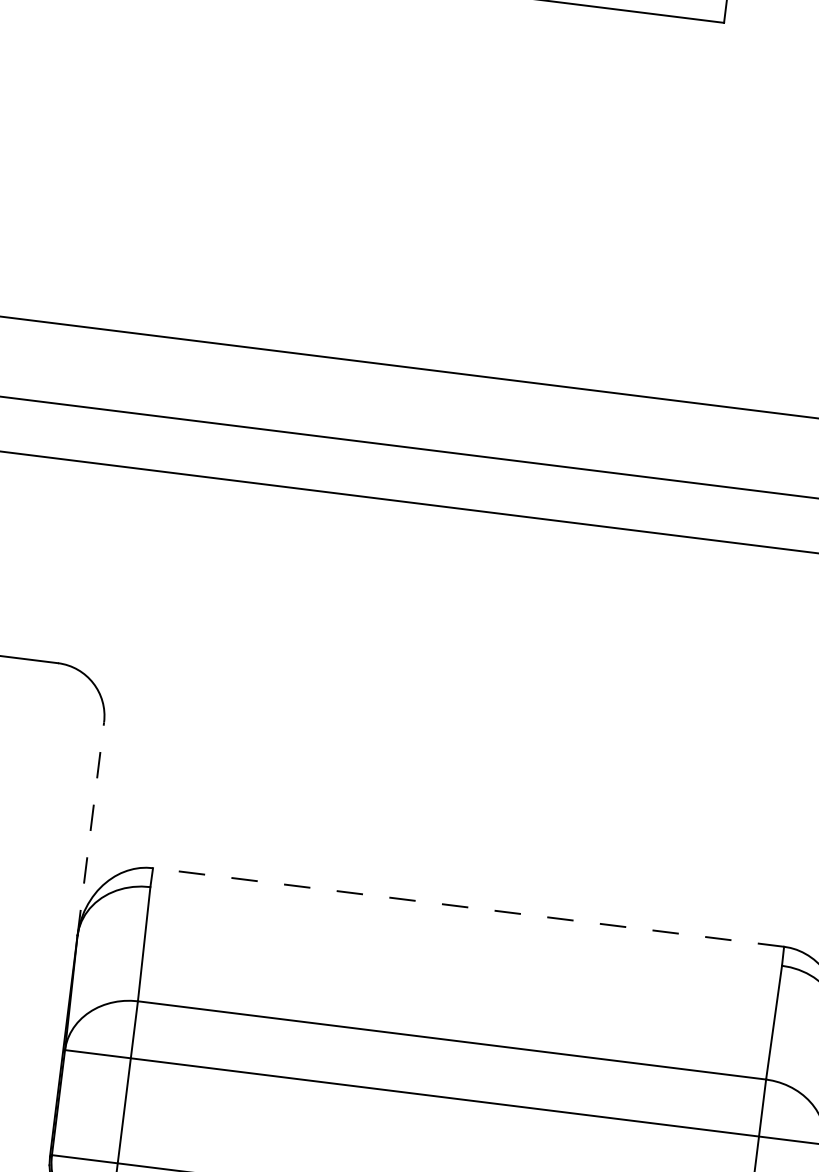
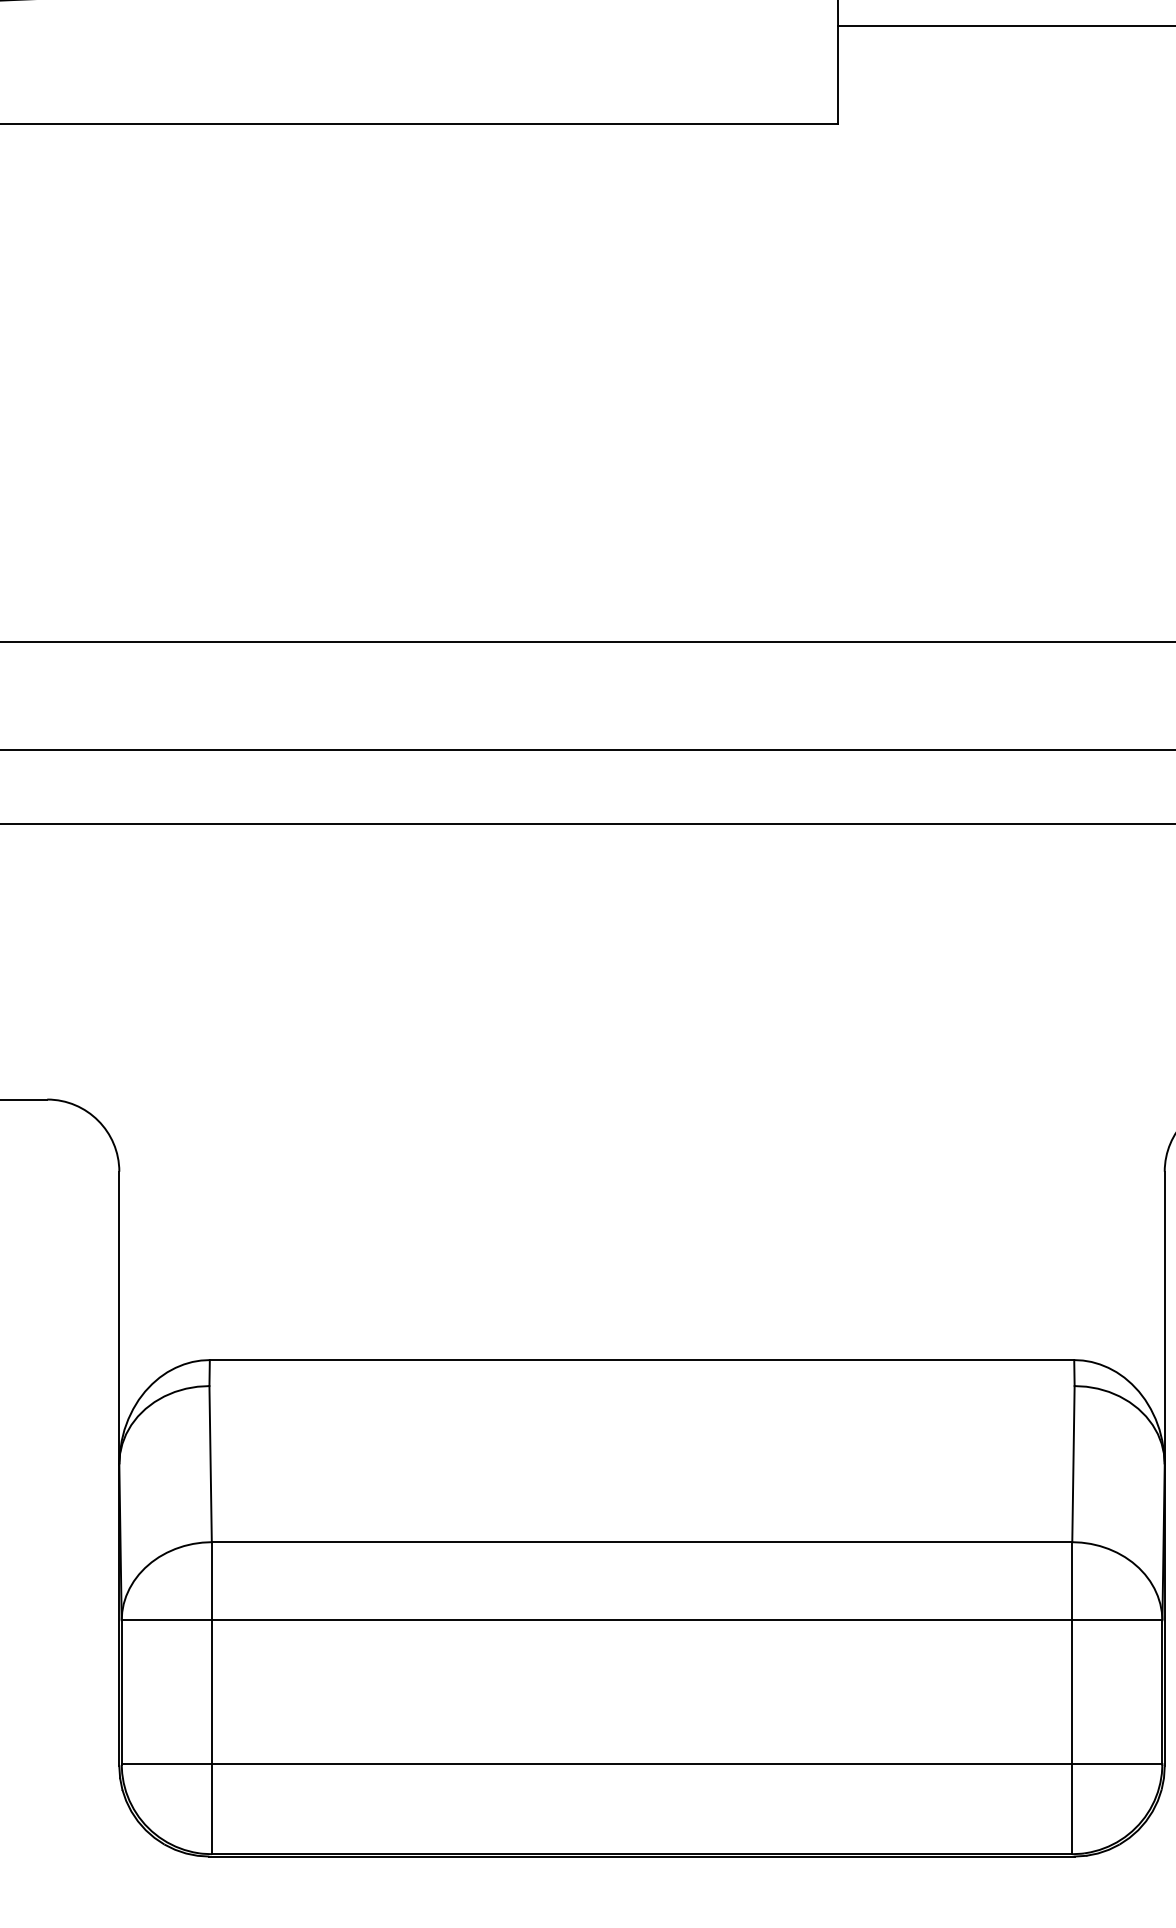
line: (90, 828) -> (119, 1317), dashed -> solid
line: (468, 907) -> (641, 1360), dashed -> solid

